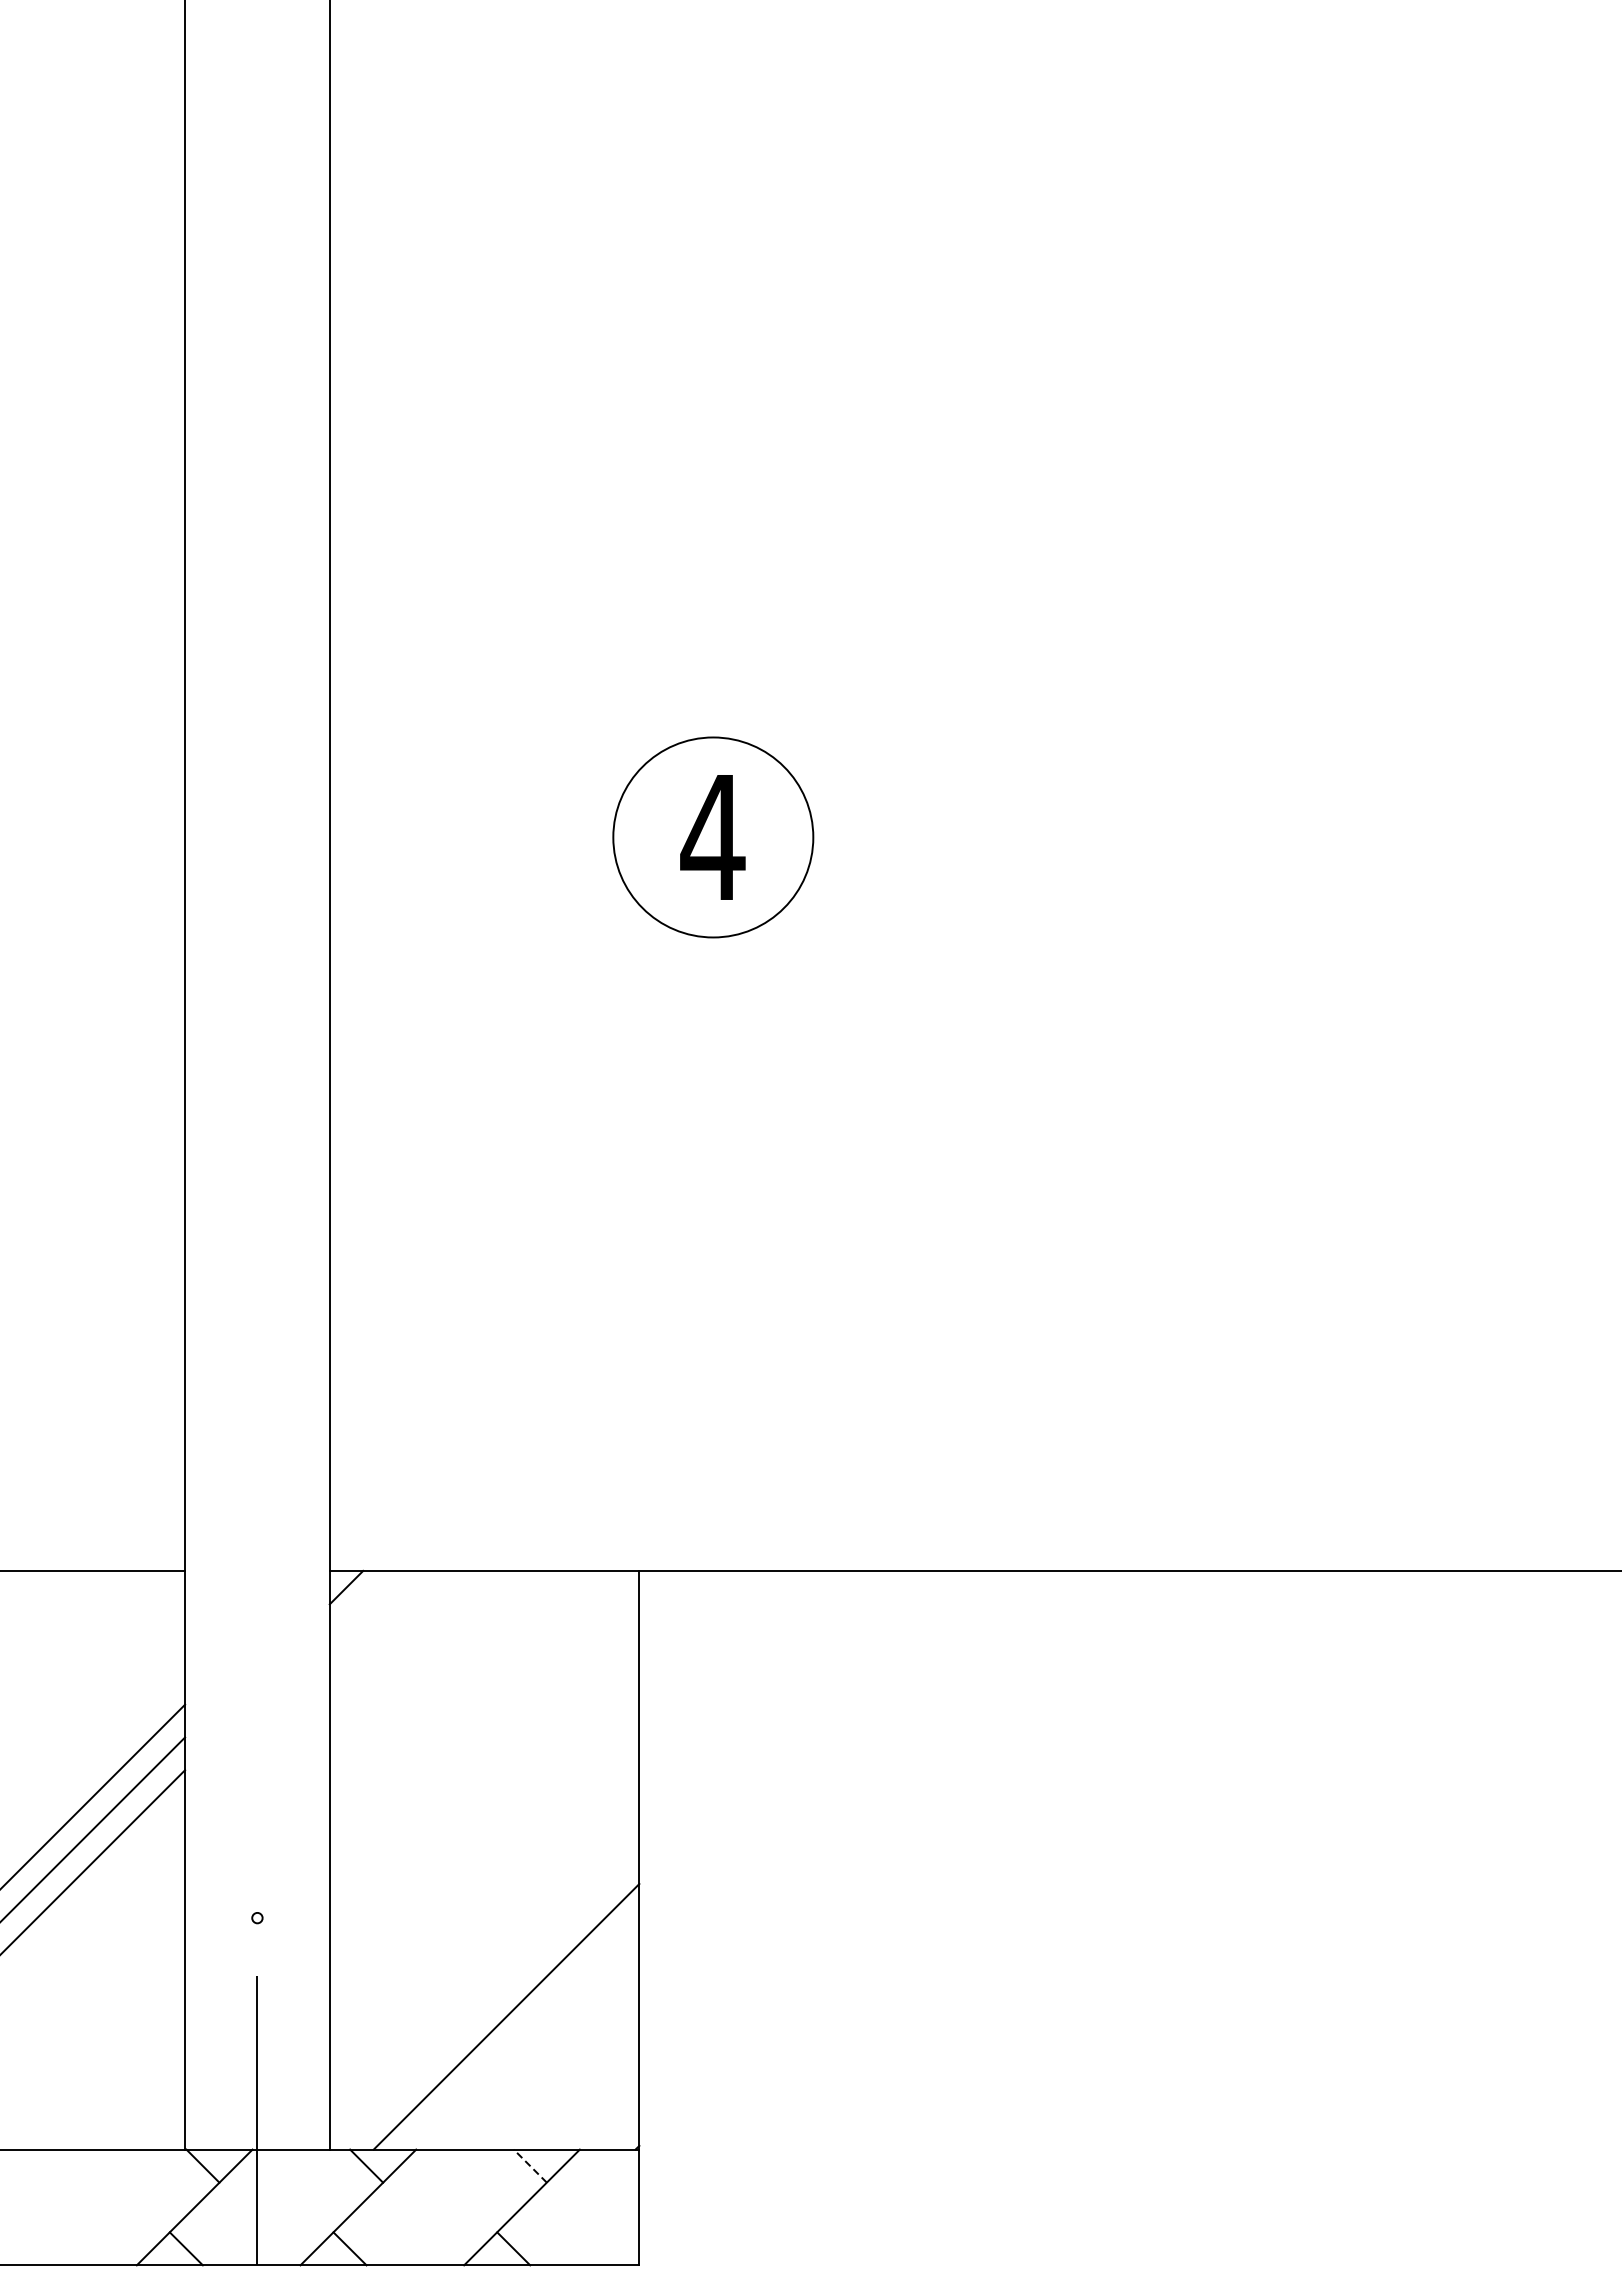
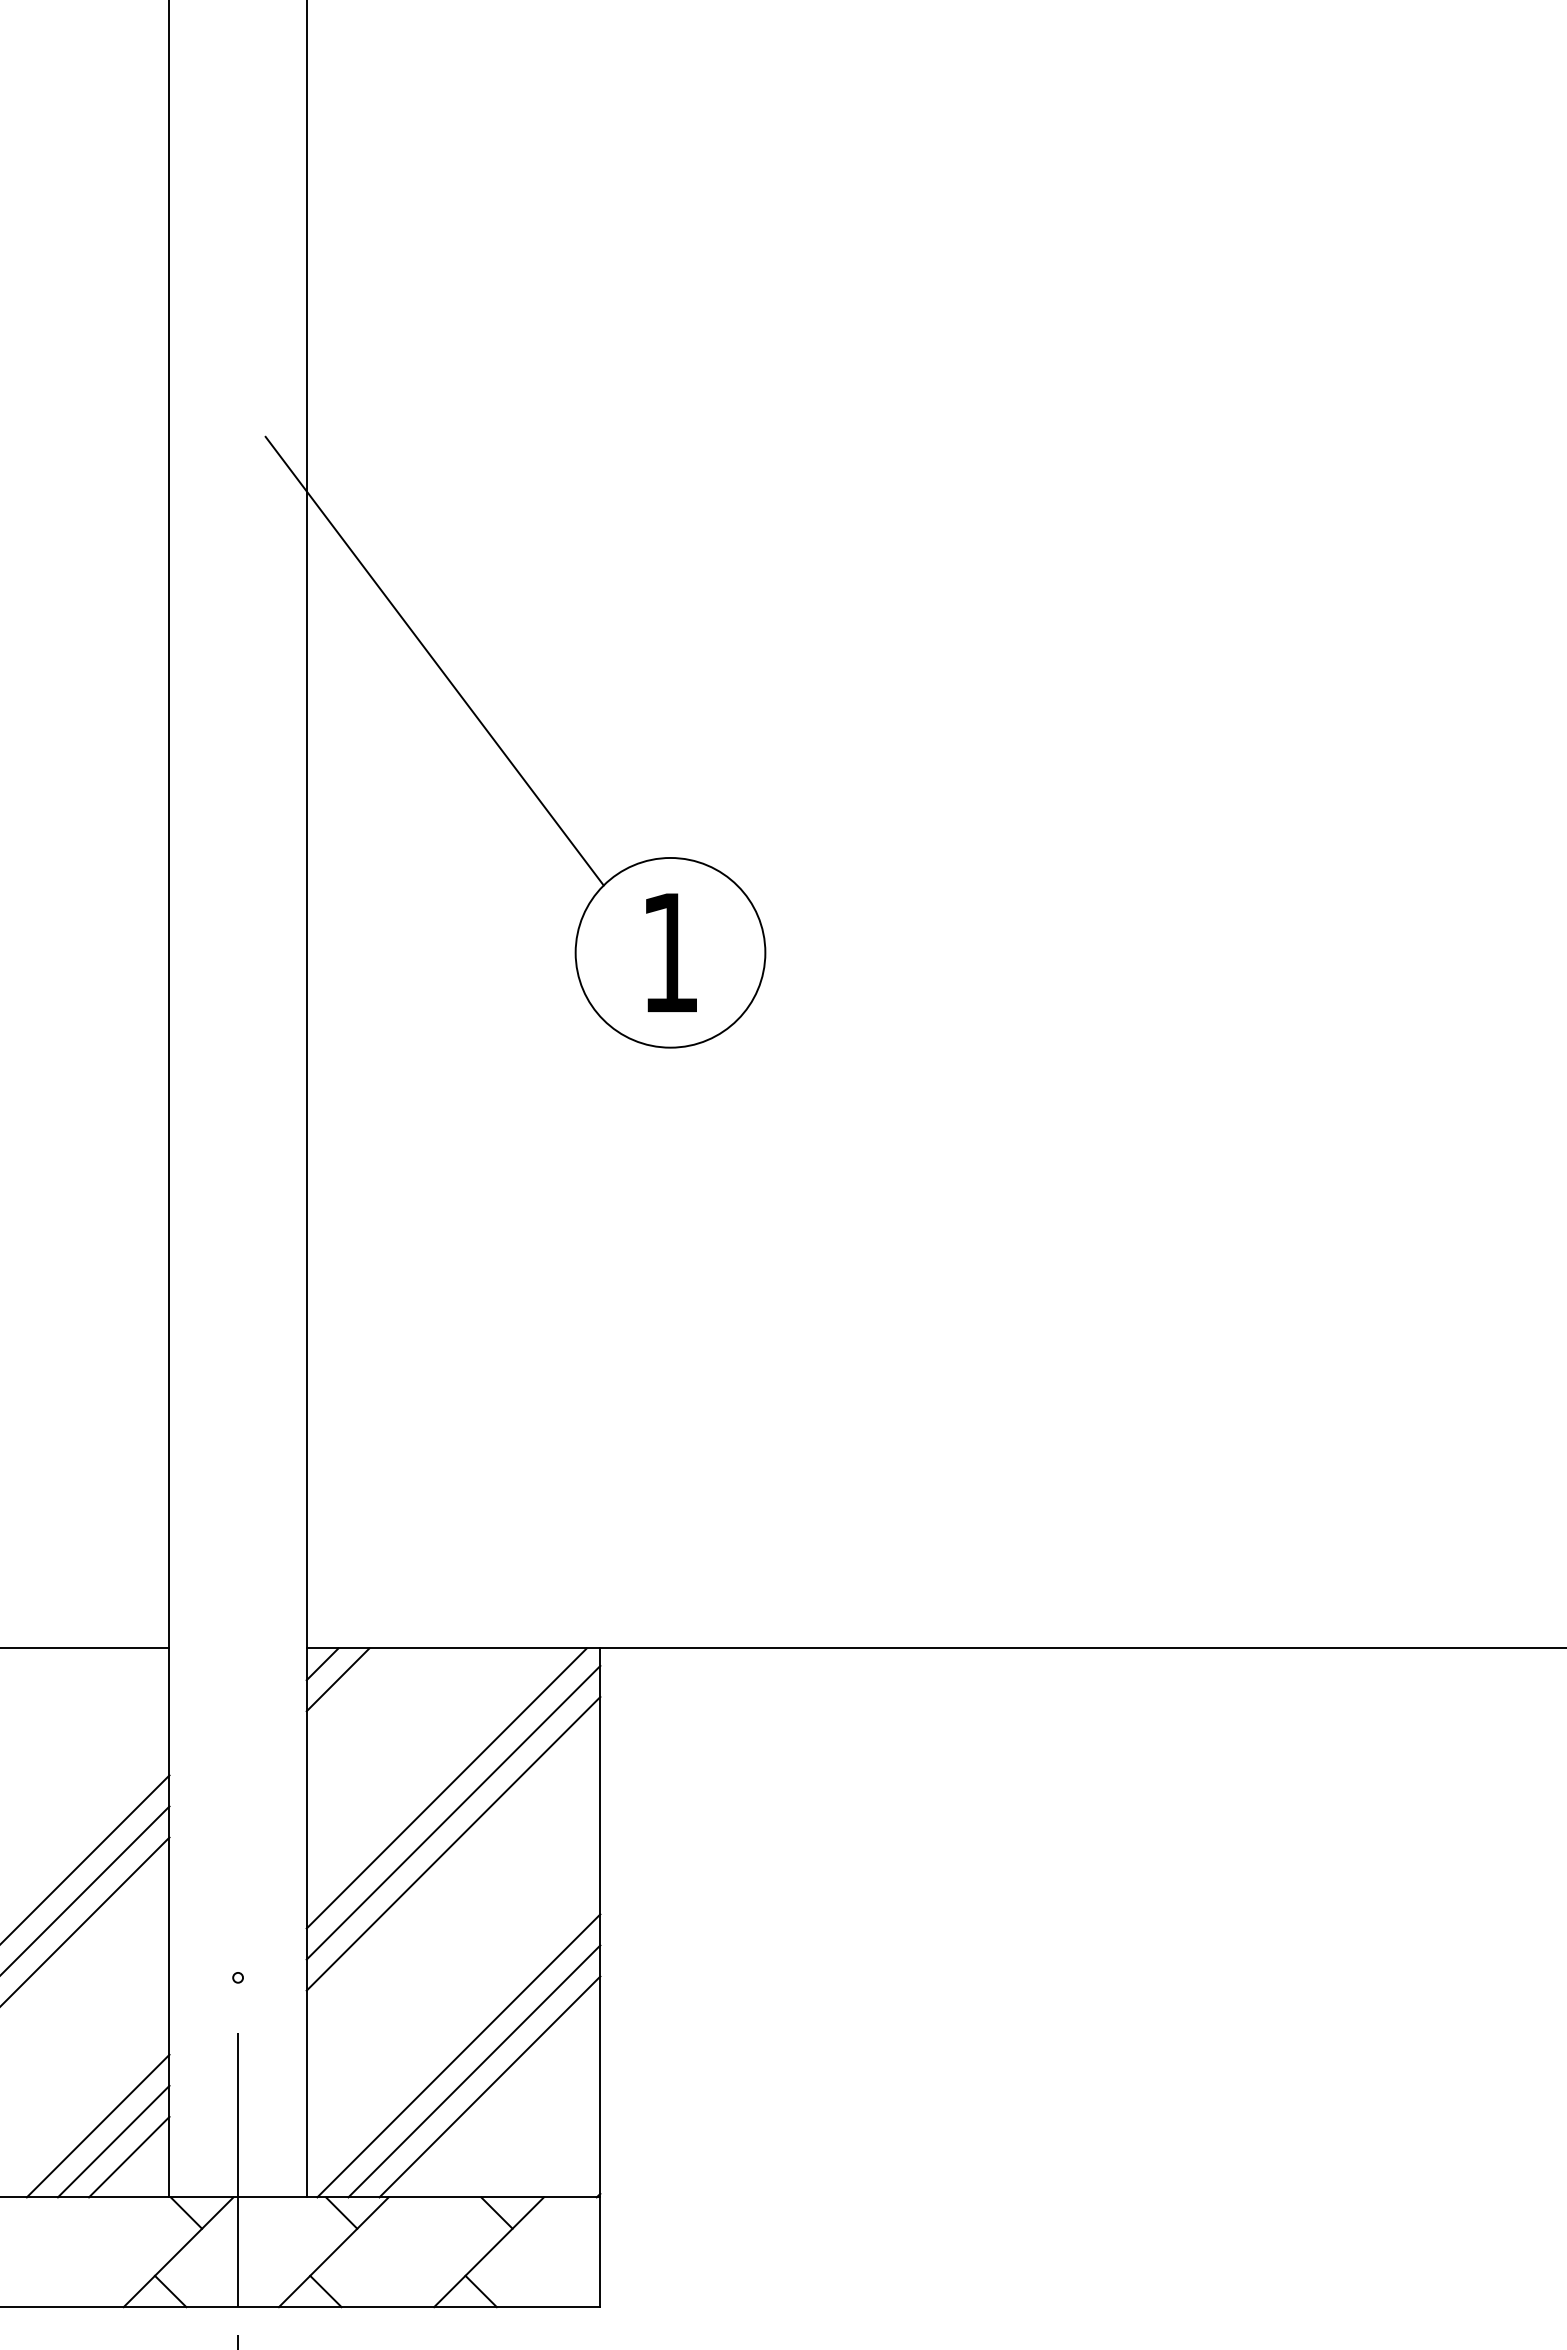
line: (464, 529) -> (434, 660), added
text: (713, 837) -> (670, 952), 4 -> 1
line: (362, 1603) -> (337, 1679), added
line: (477, 1718) -> (446, 1788), added
line: (484, 1743) -> (453, 1812), added
line: (484, 1776) -> (453, 1843), added
line: (489, 2000) -> (458, 2055), added
line: (522, 2032) -> (489, 2086), added
line: (109, 2073) -> (97, 2125), added
line: (126, 2090) -> (113, 2141), added
line: (142, 2106) -> (129, 2156), added
line: (529, 2165) -> (496, 2212), dashed -> solid

